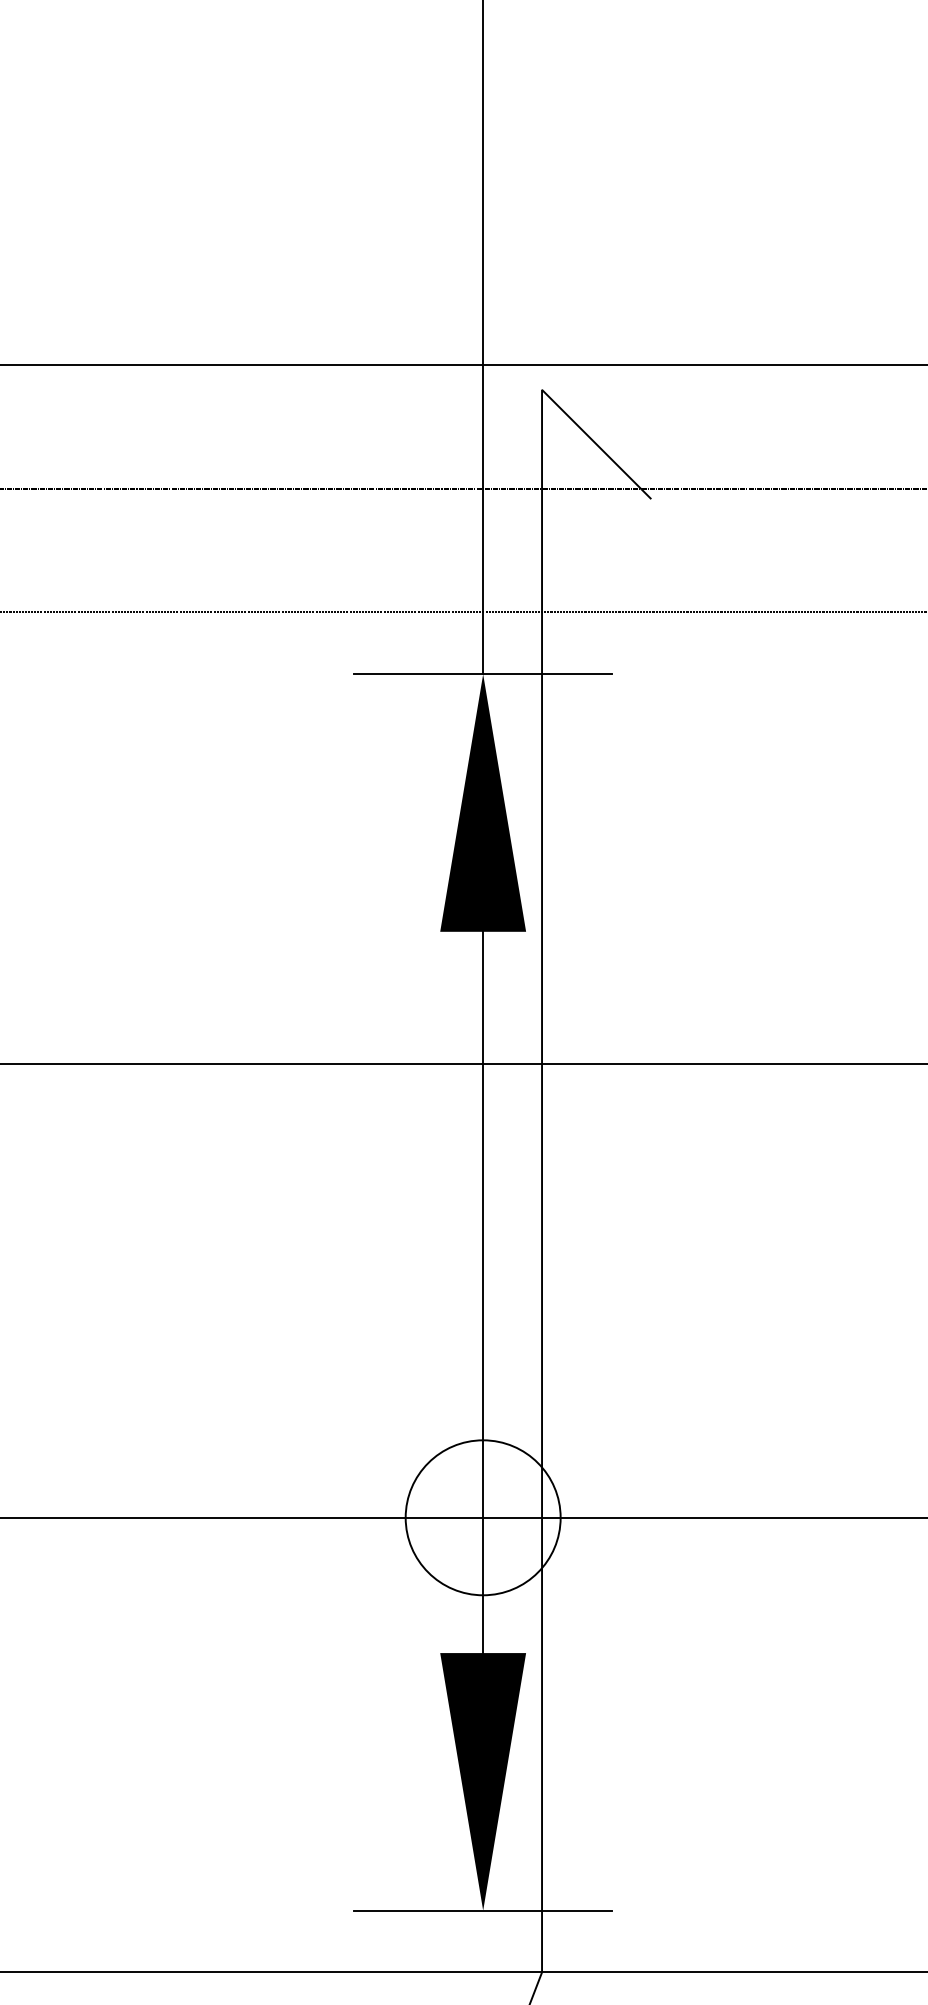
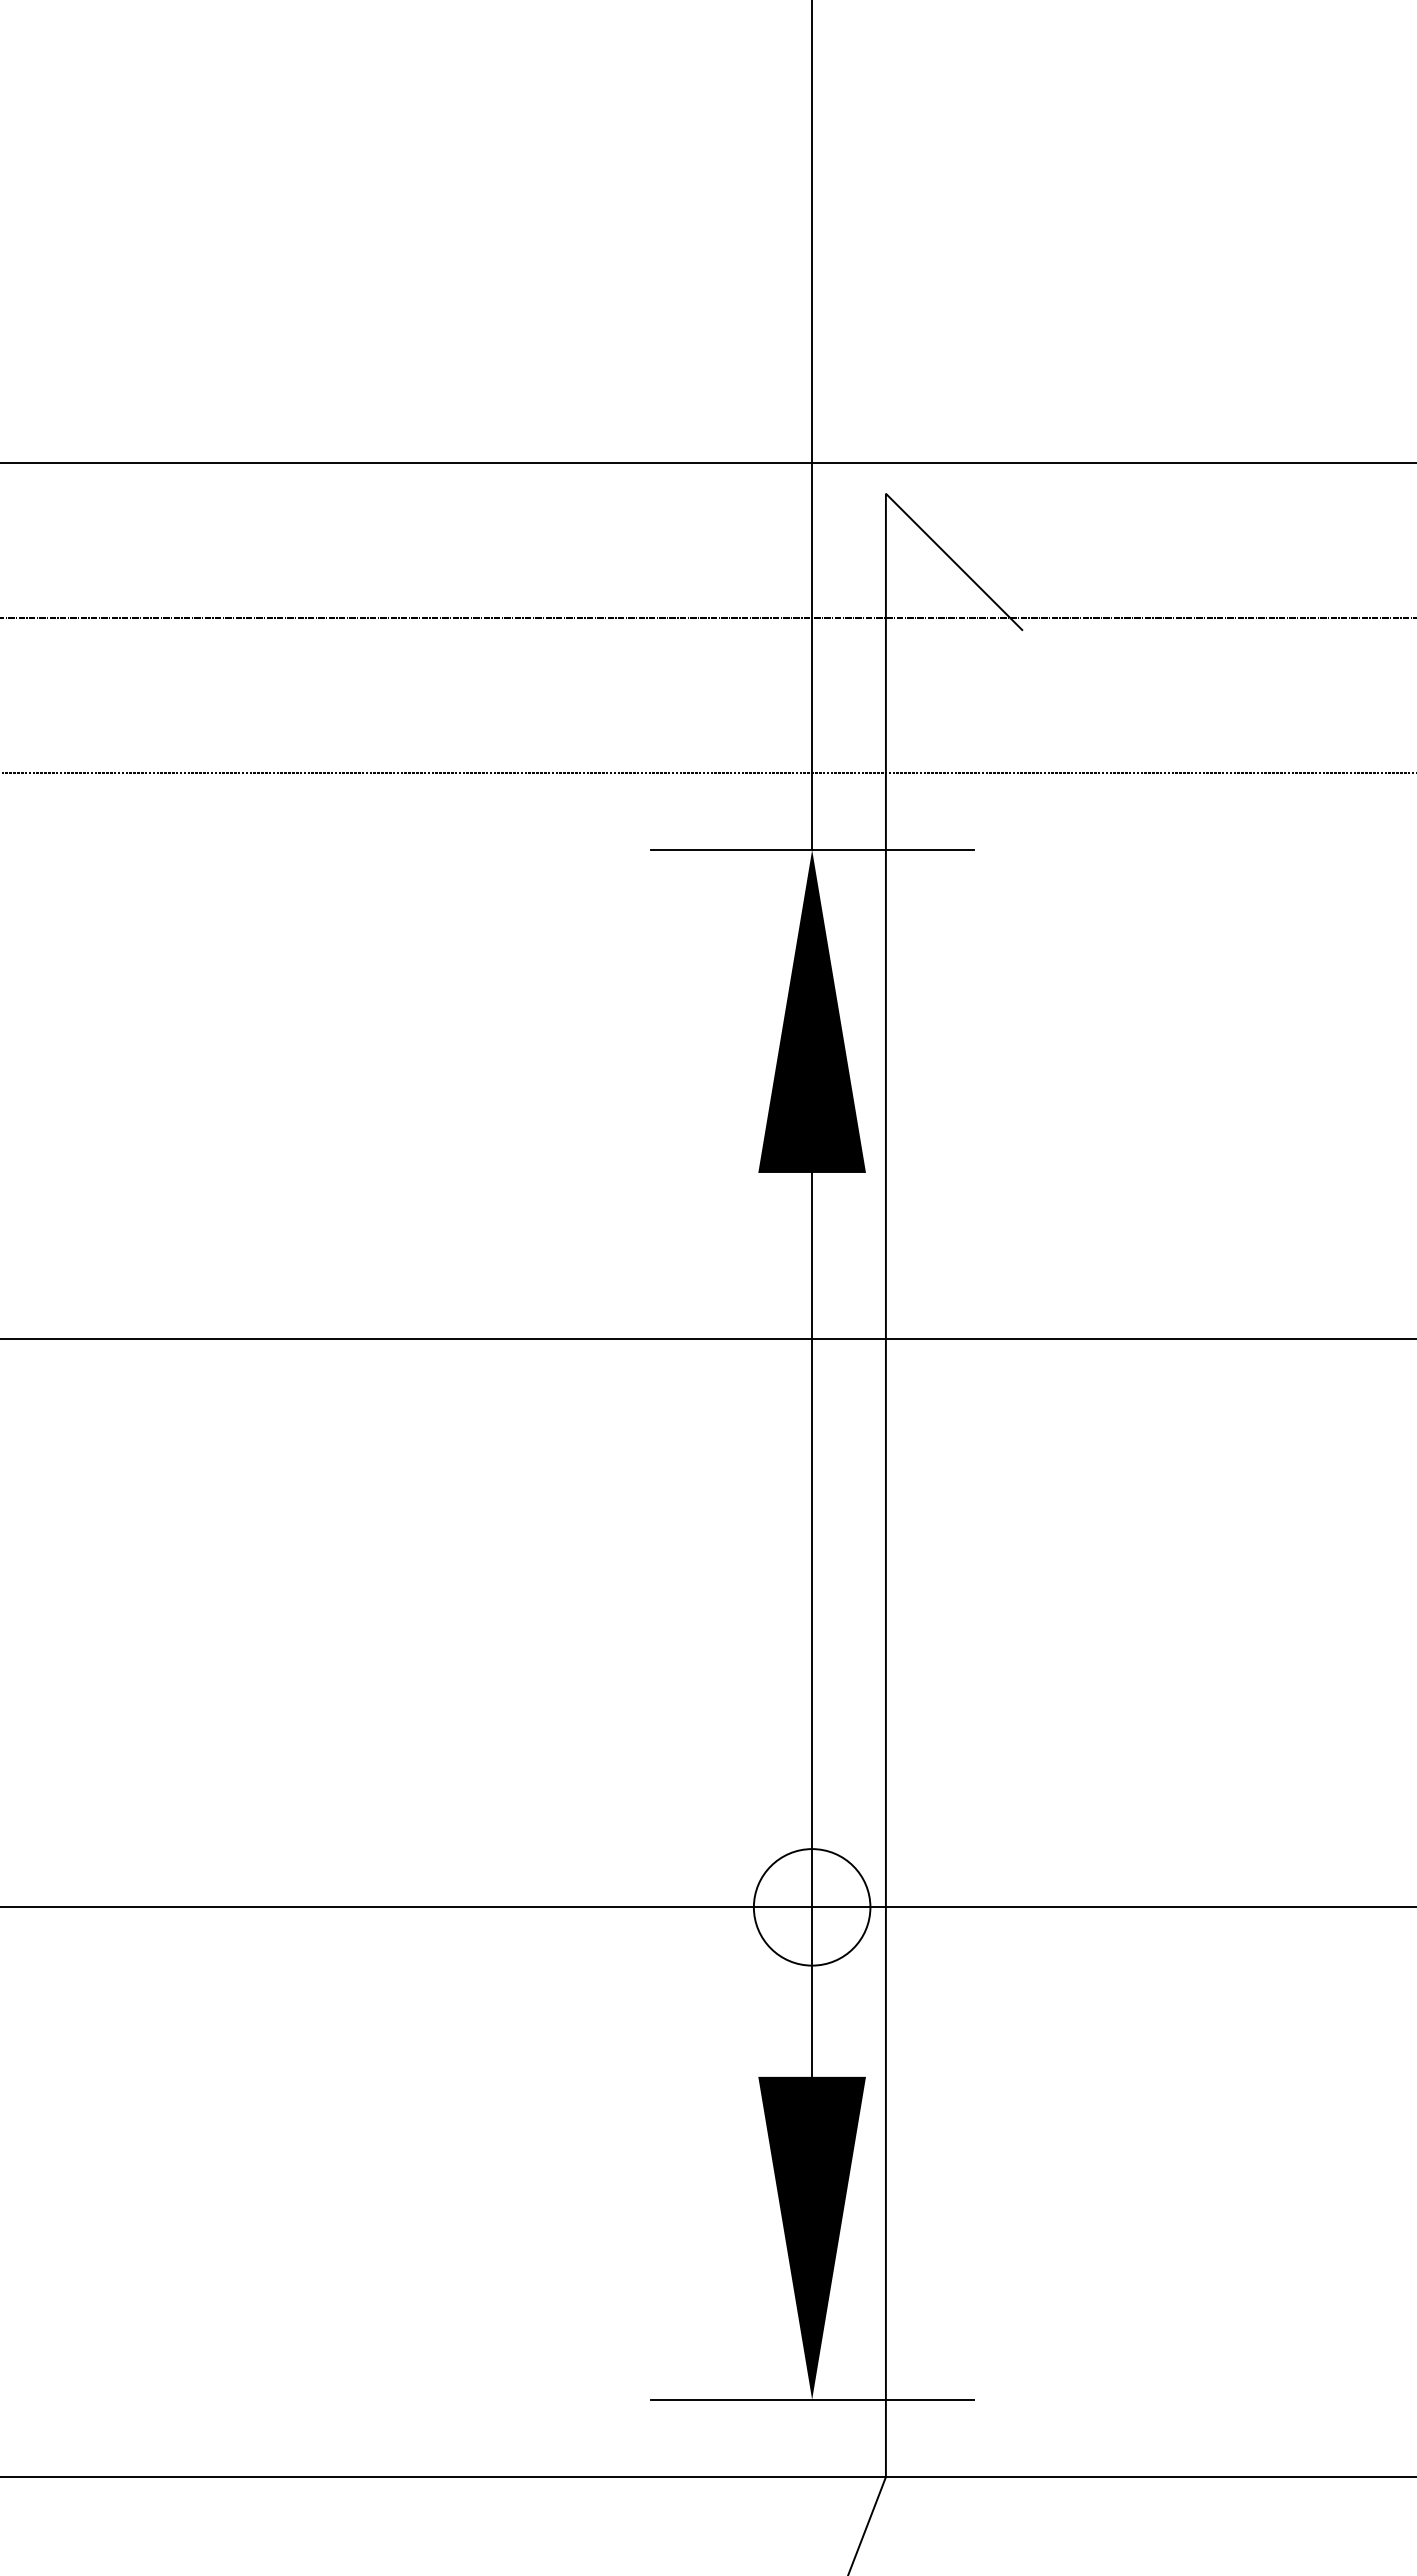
circle: (483, 1517) -> (812, 1907), size x0.6

